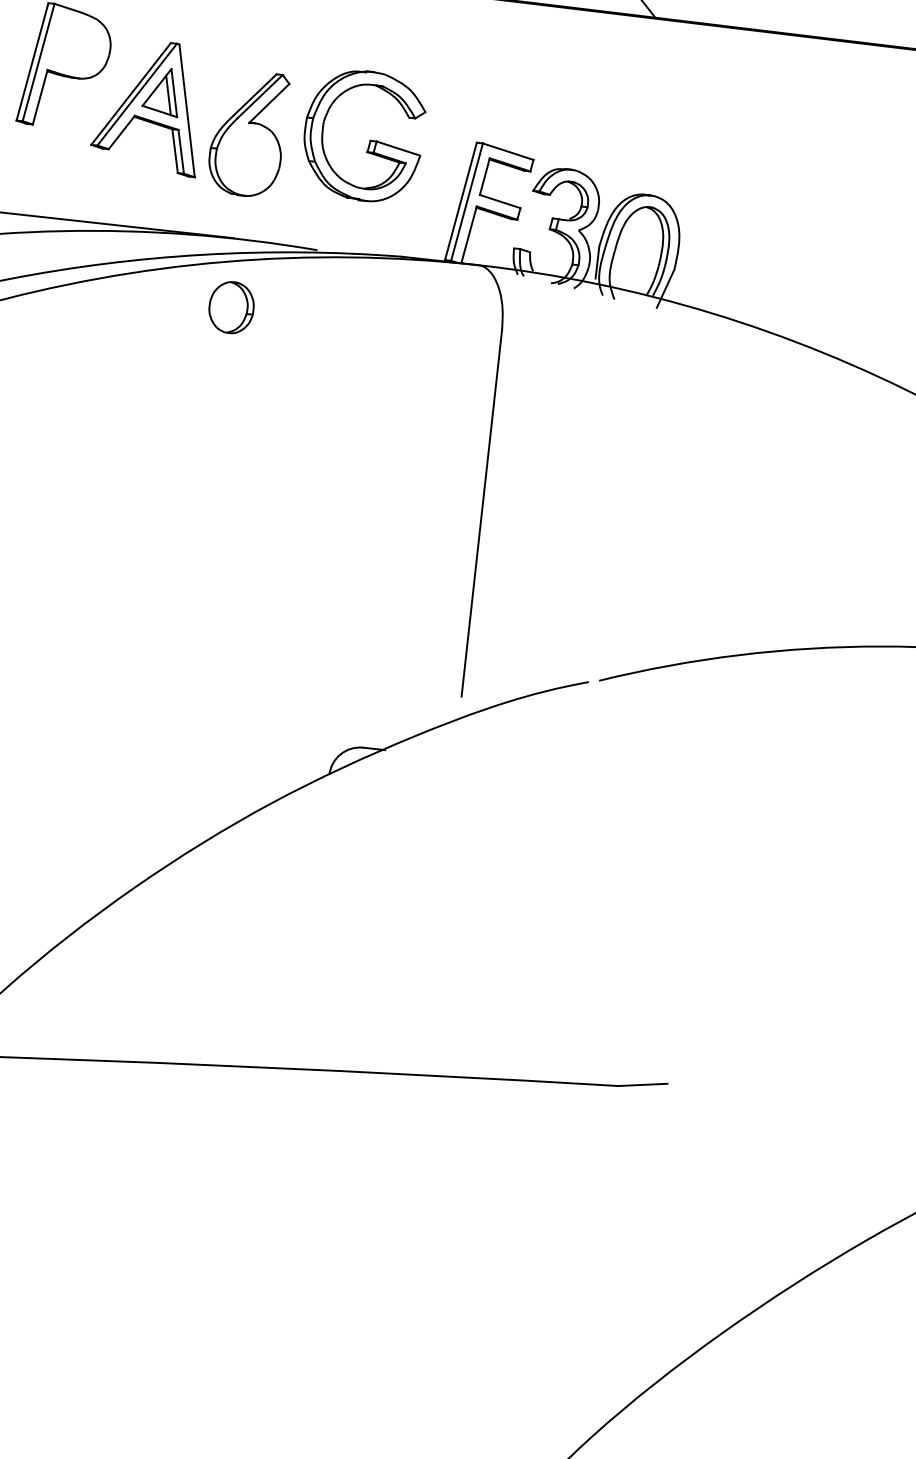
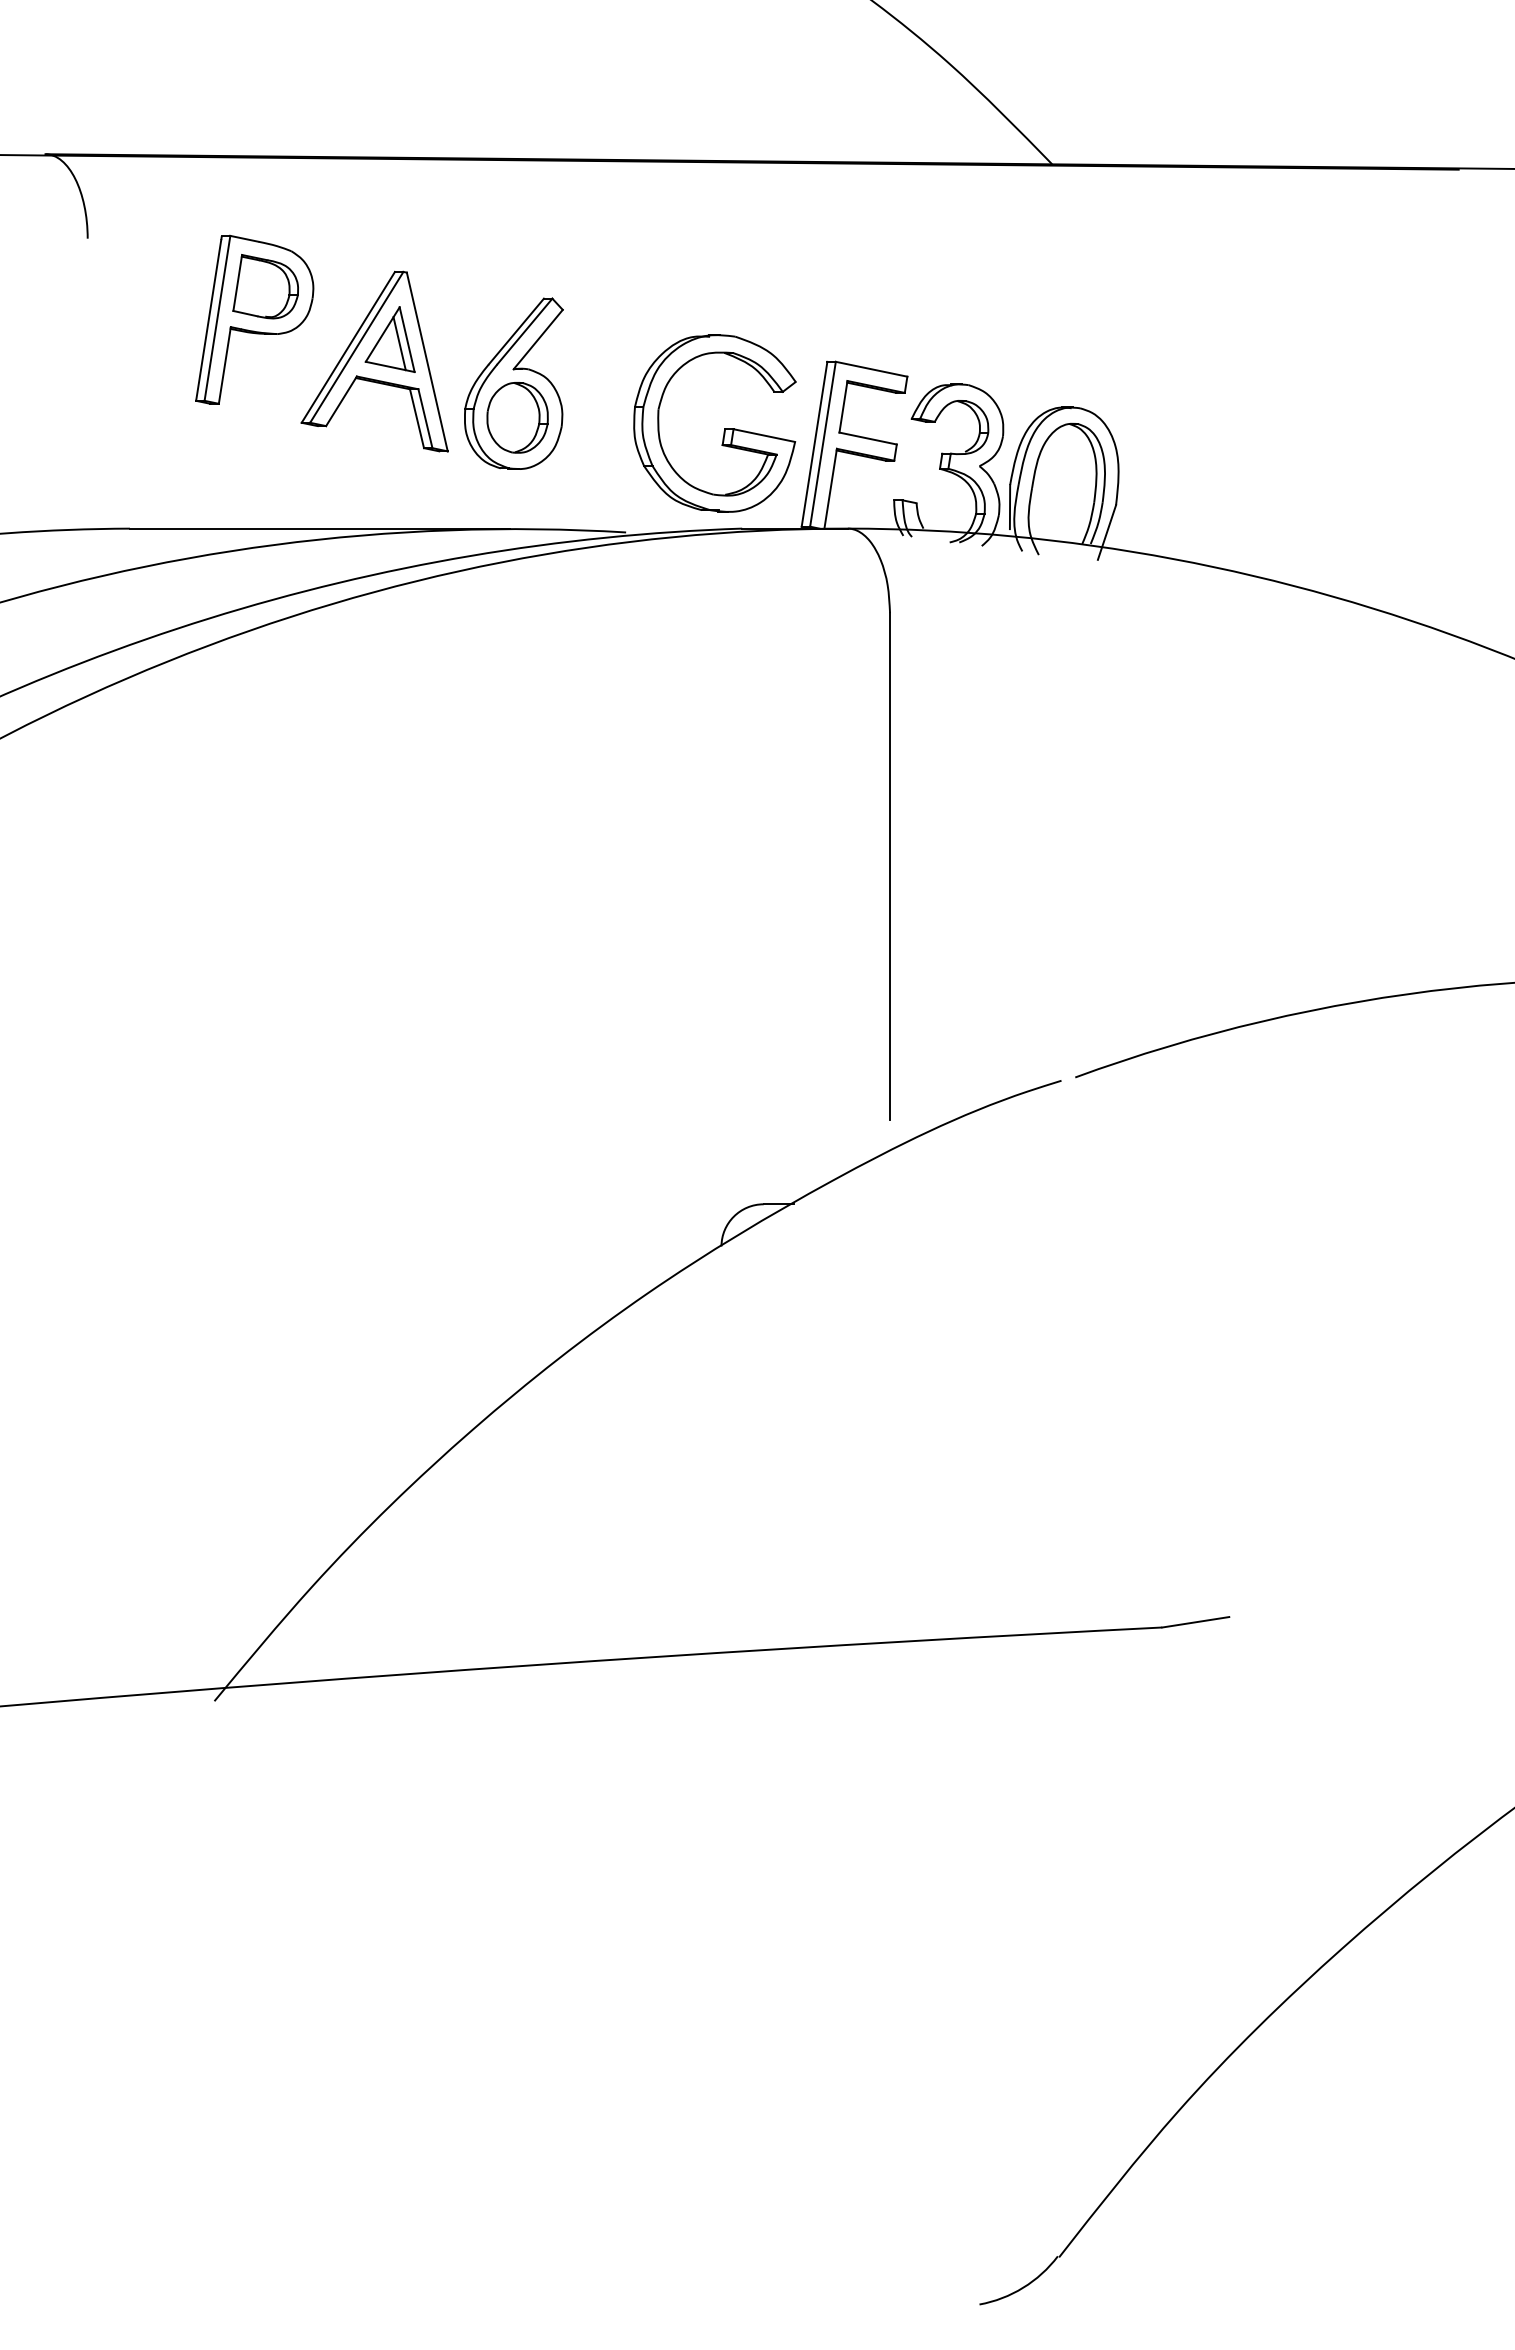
part: (75, 43) -> (265, 286), added
part: (370, 140) -> (724, 428), moved
part: (231, 307) -> (517, 417), moved

